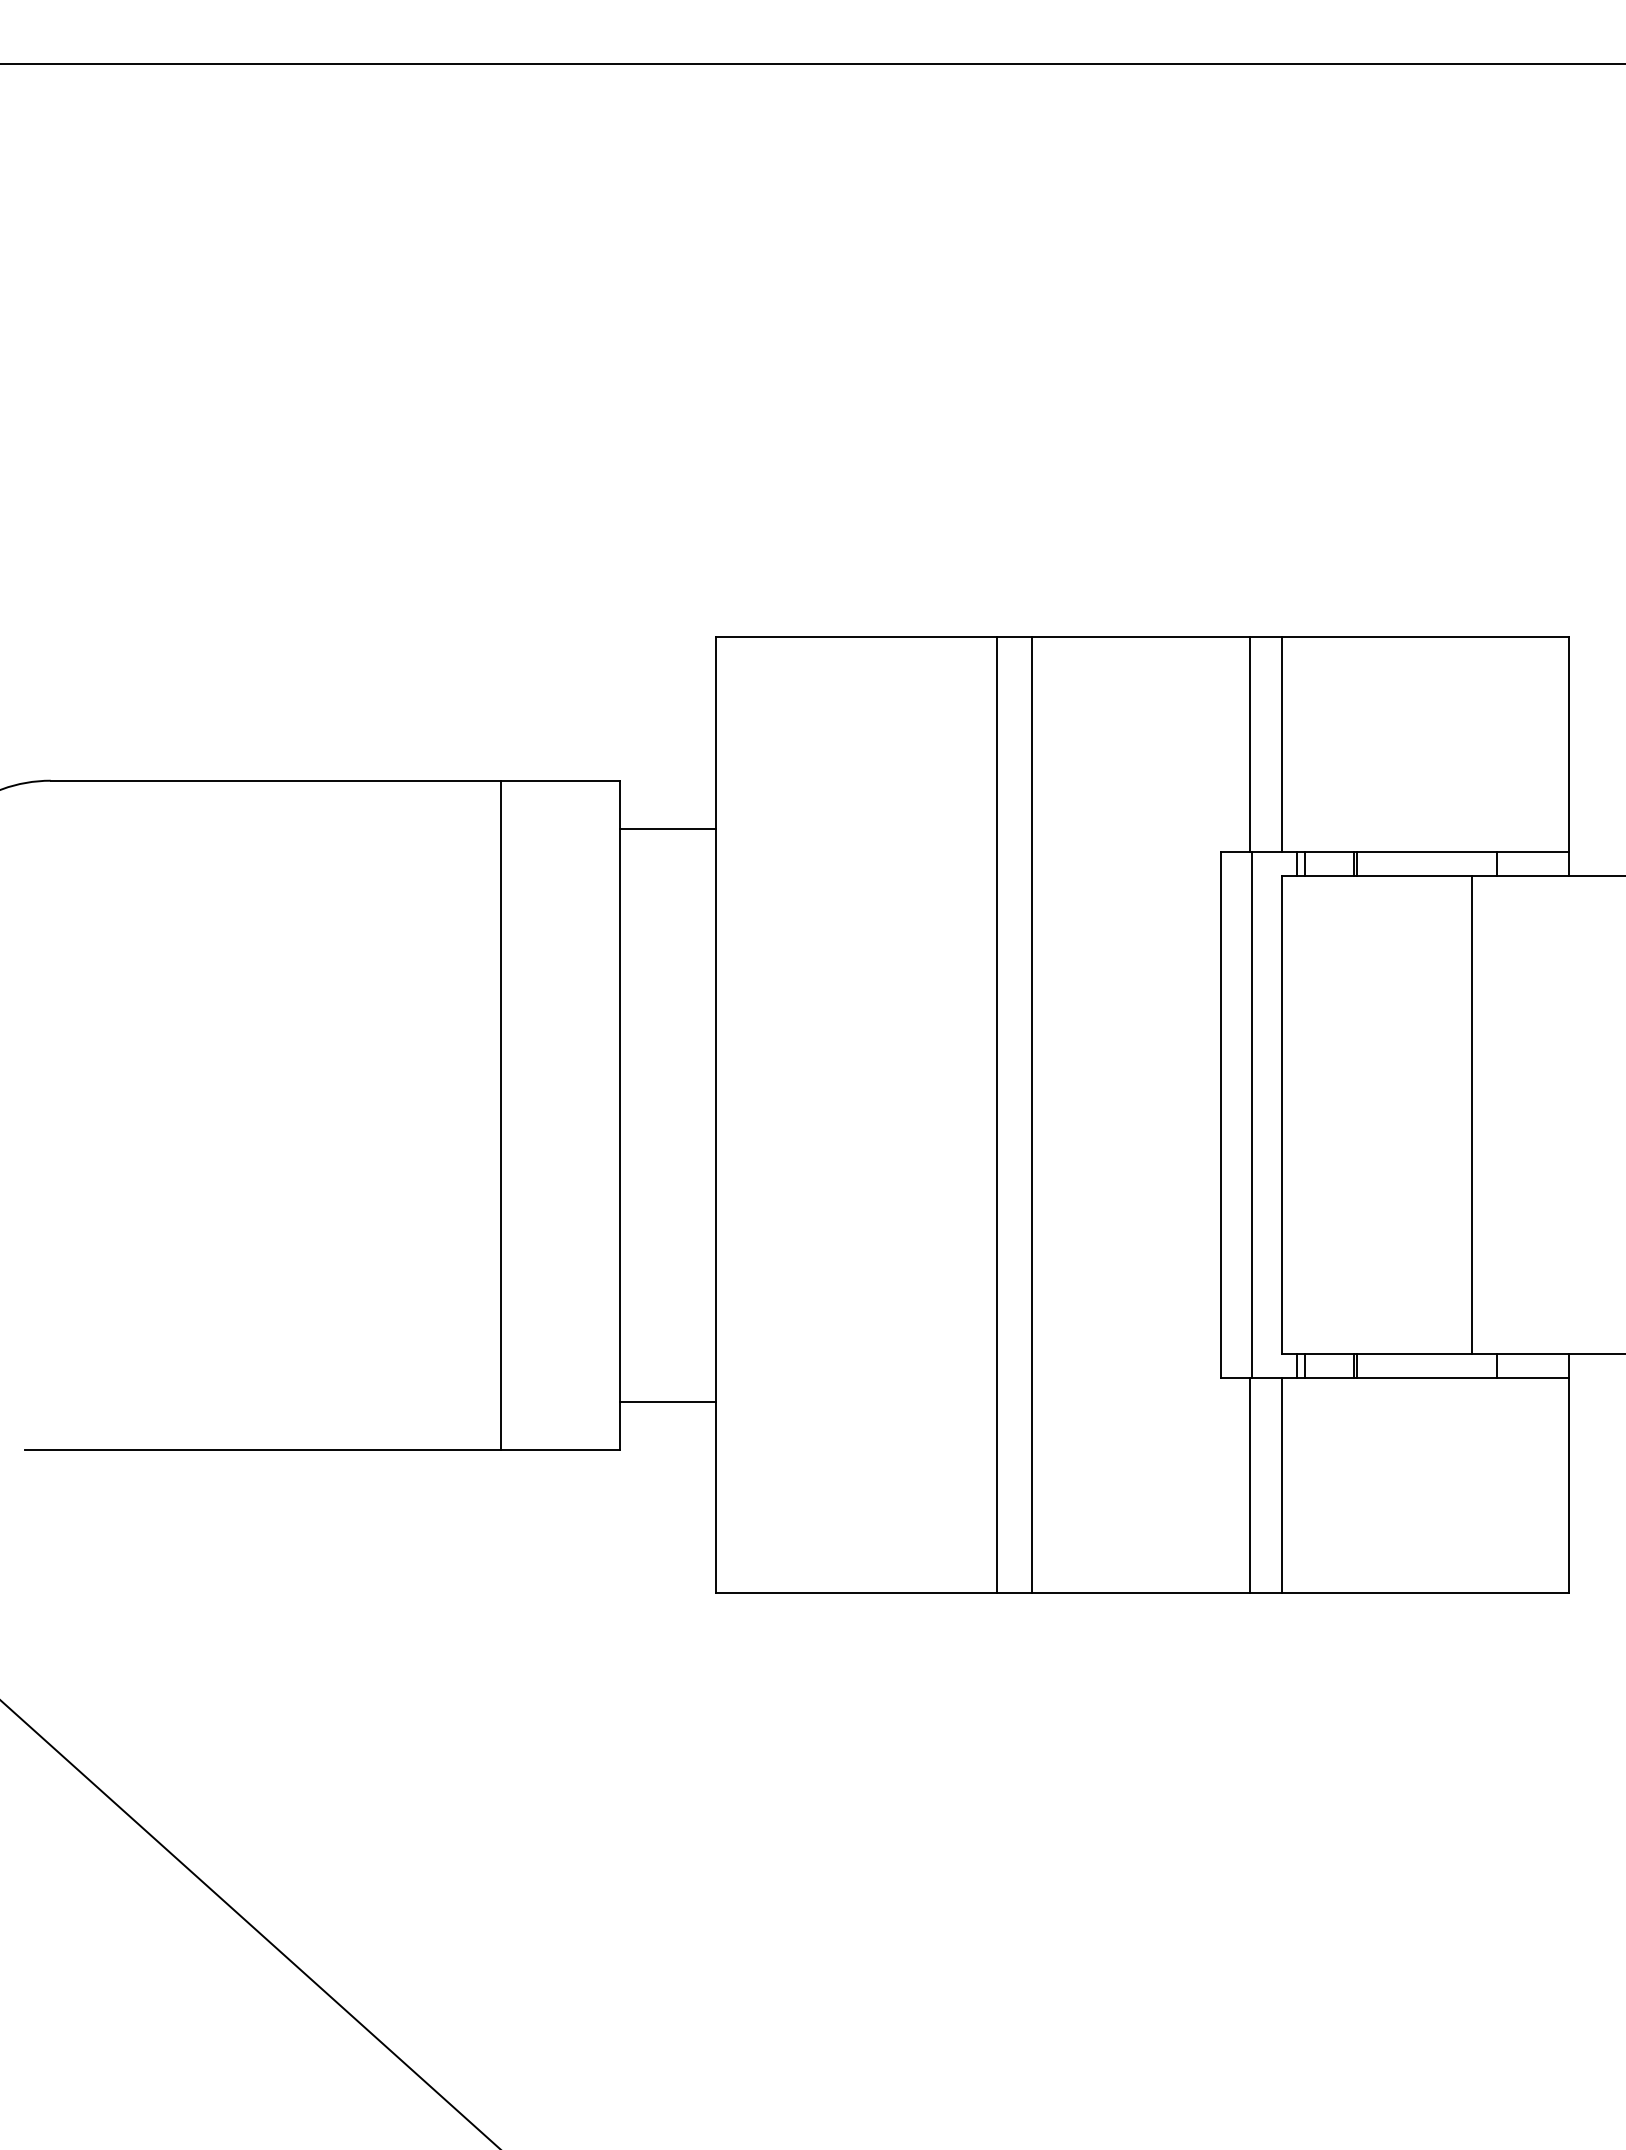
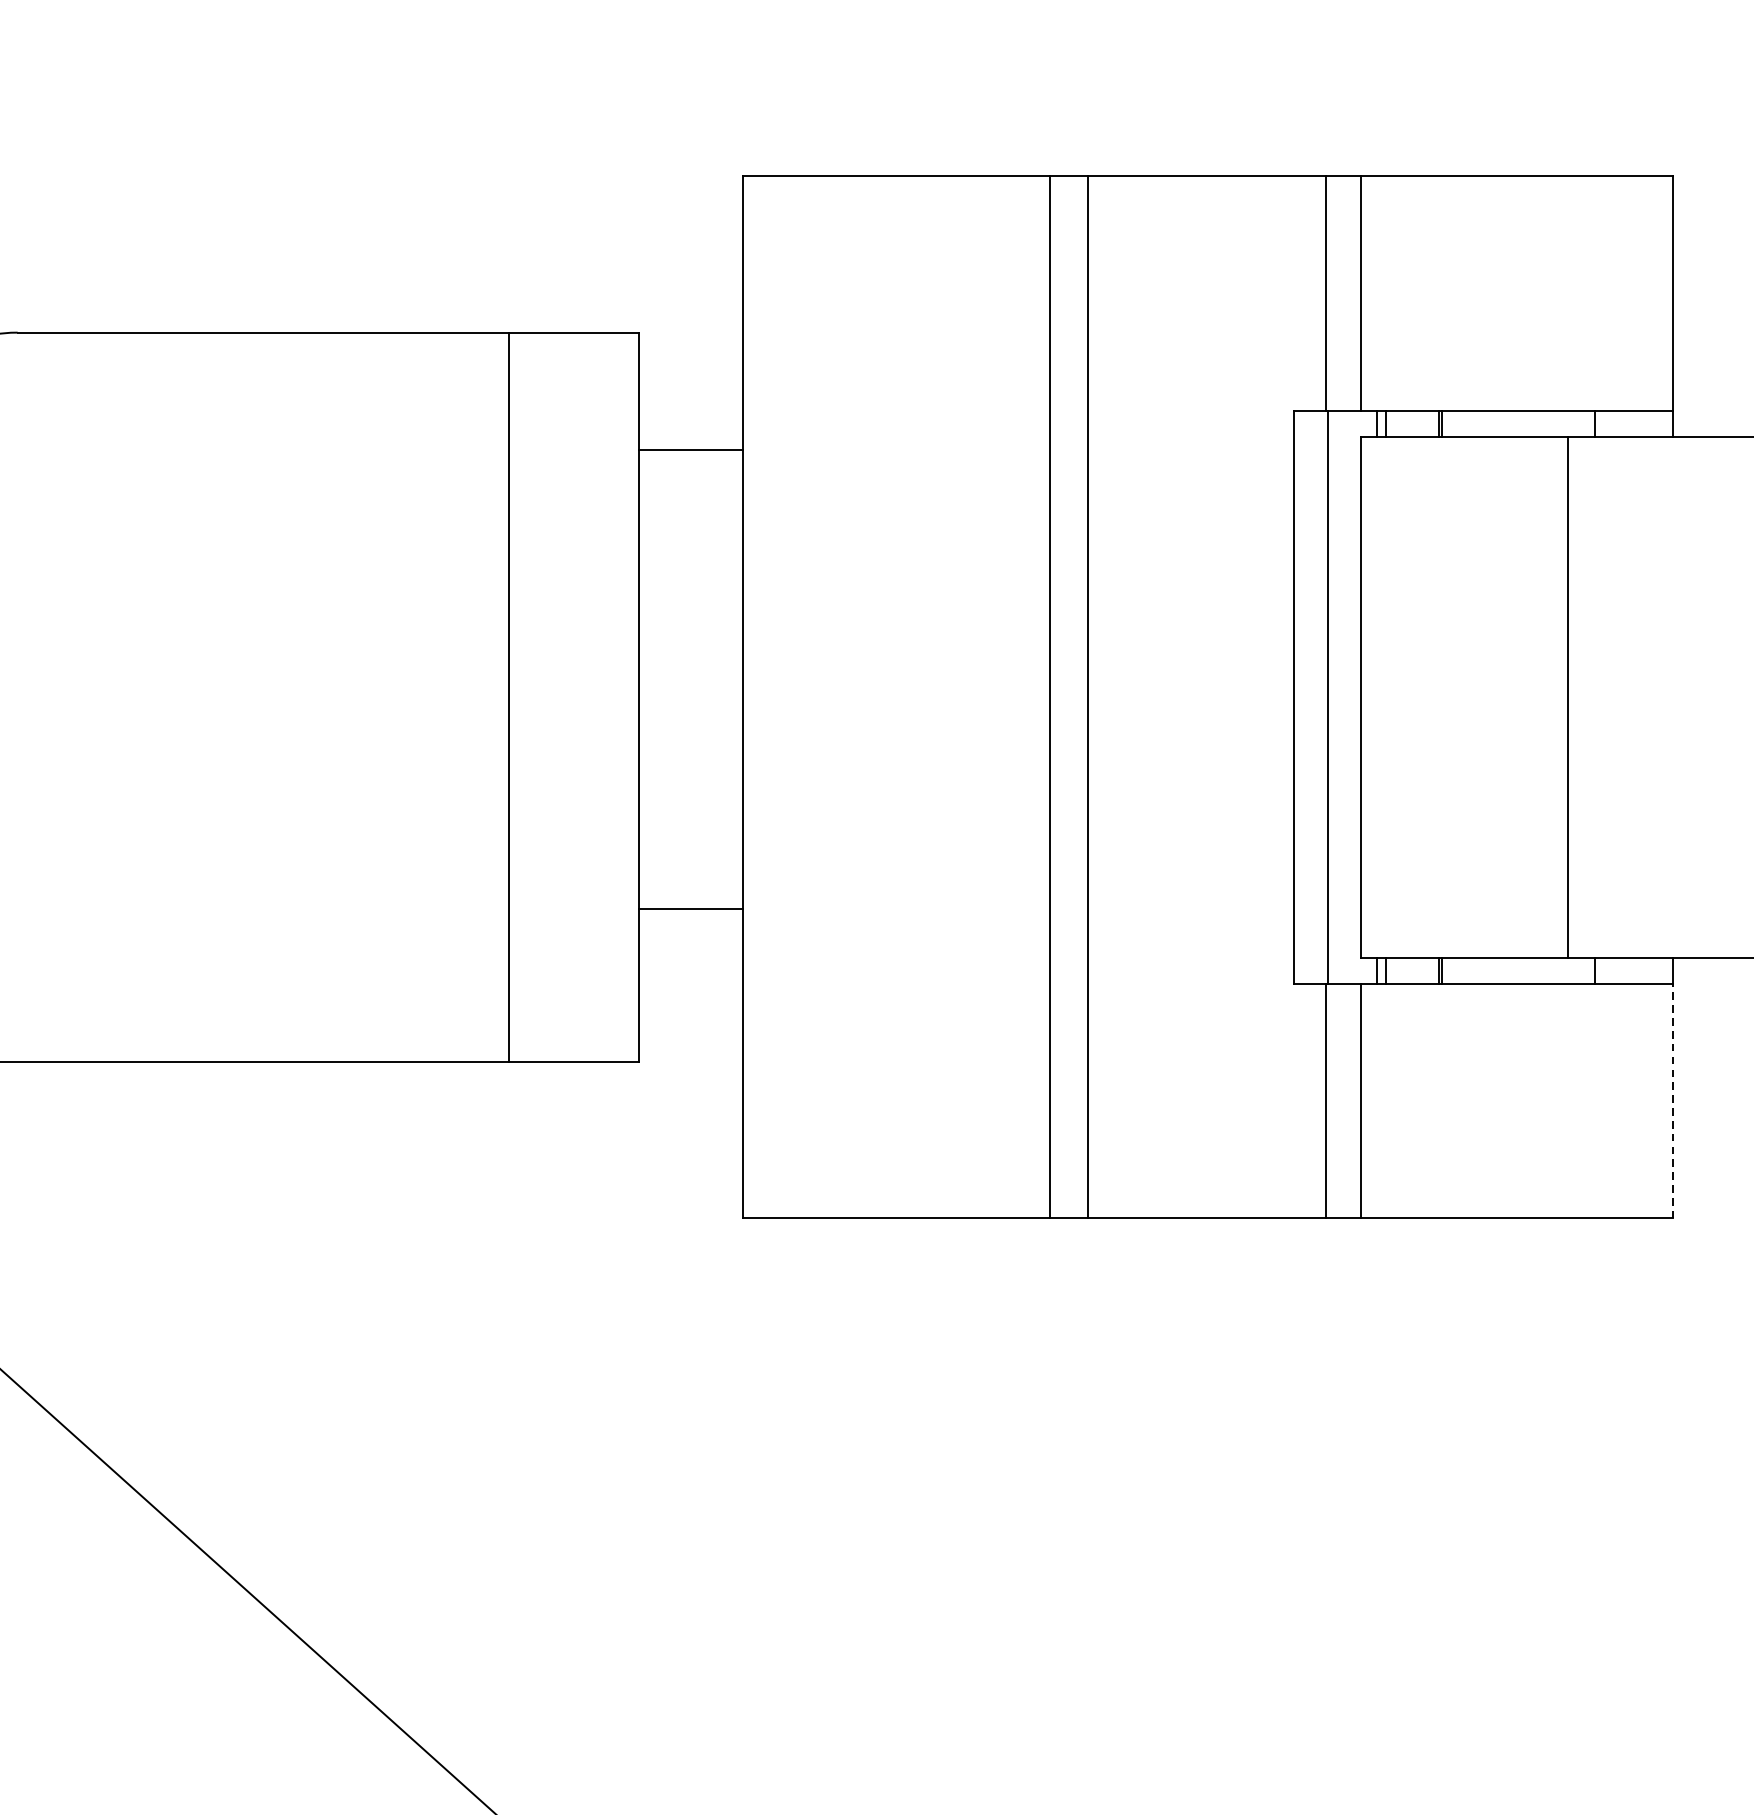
line: (667, 828) -> (690, 450), moved
line: (667, 1401) -> (690, 908), moved
line: (1568, 1484) -> (1672, 1100), solid -> dashed

